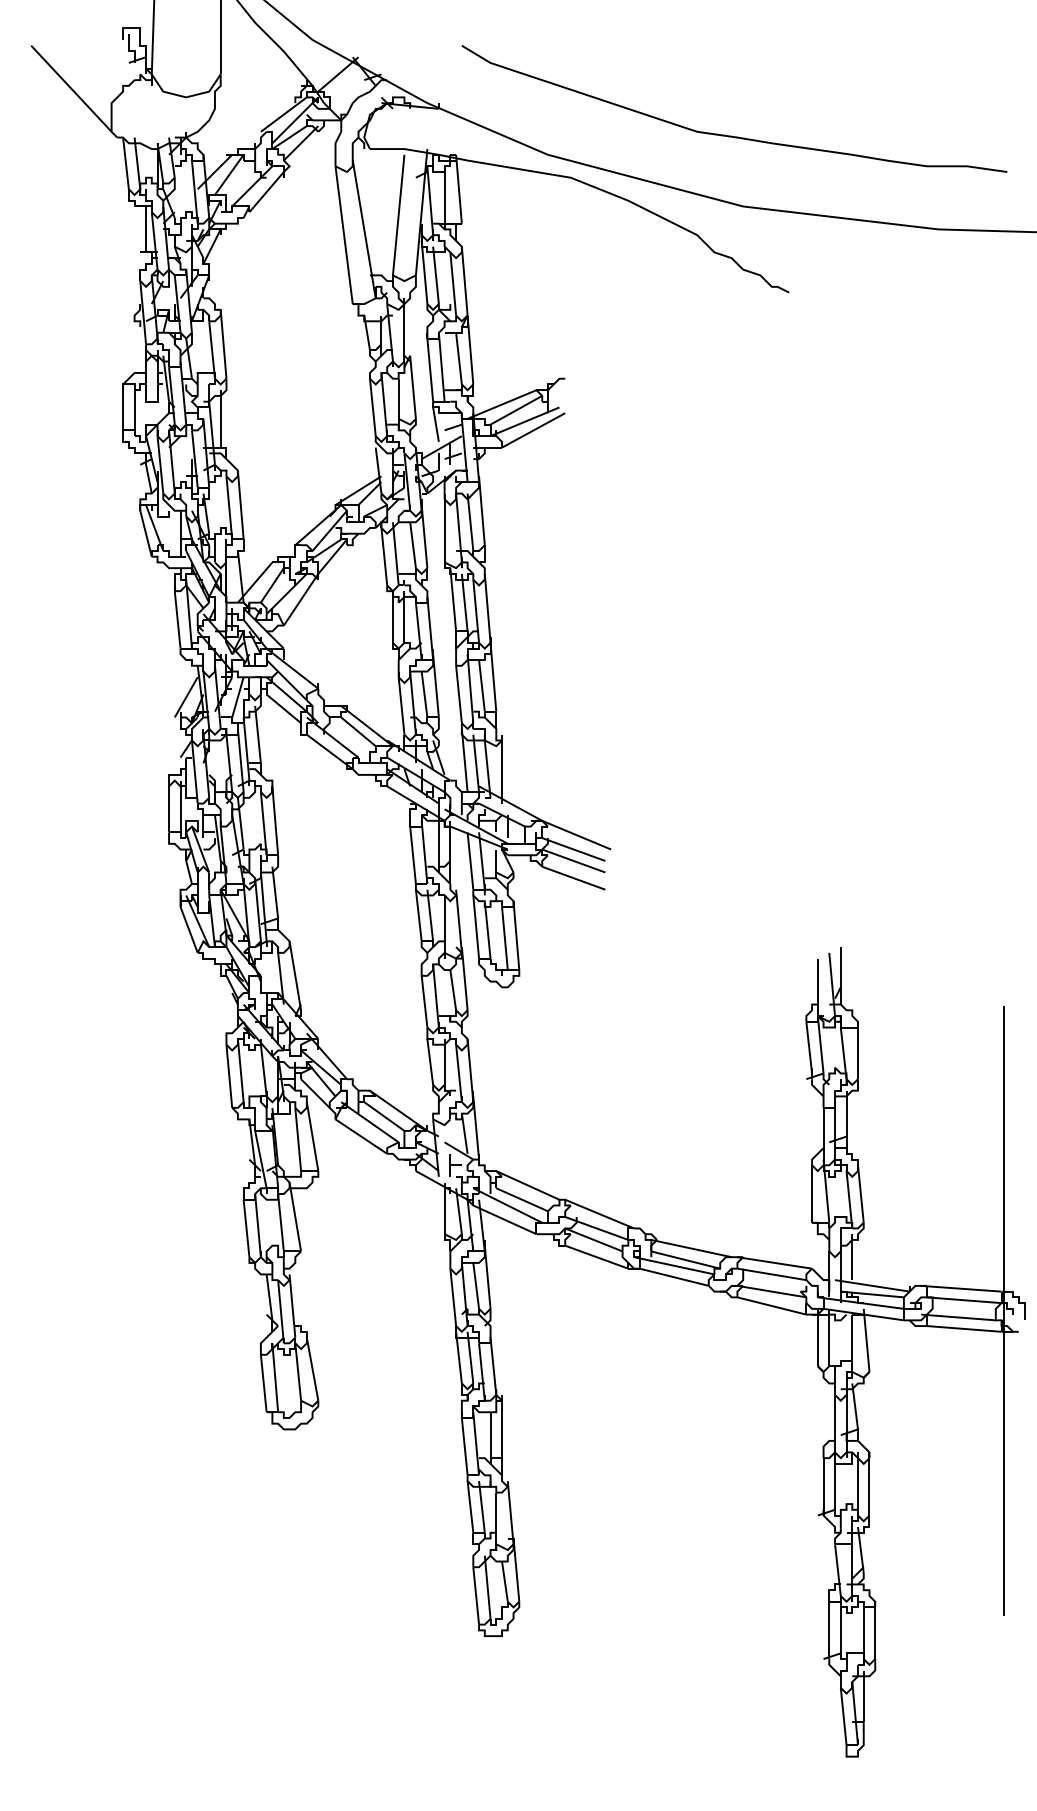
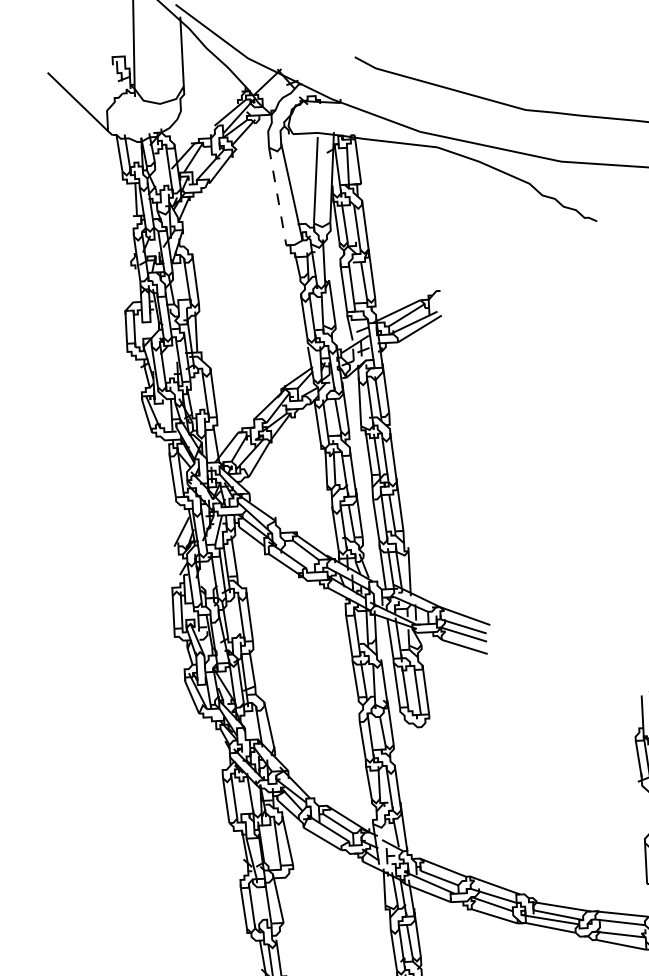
line: (344, 235) -> (277, 196), solid -> dashed

